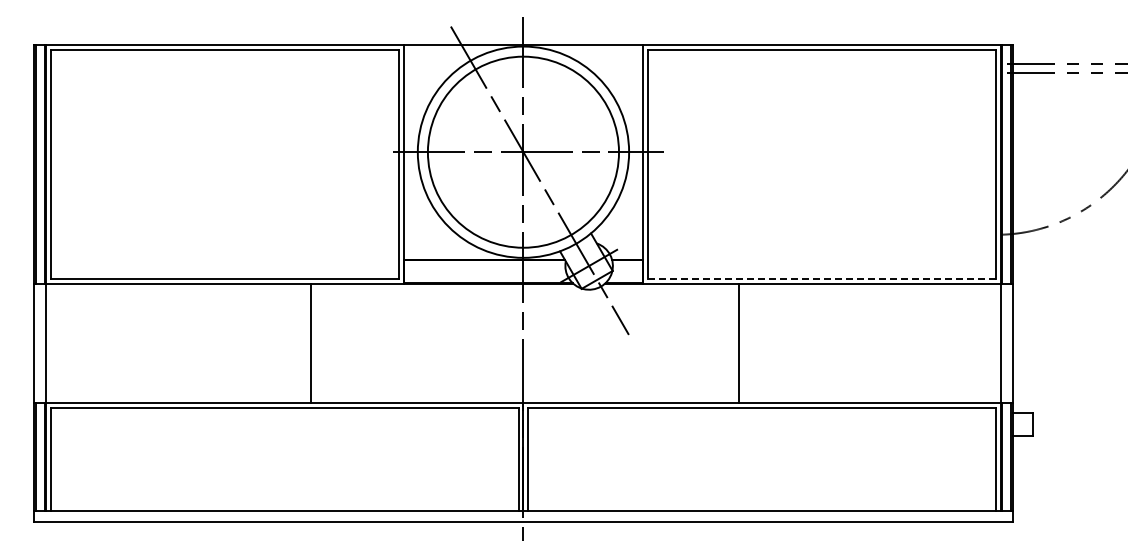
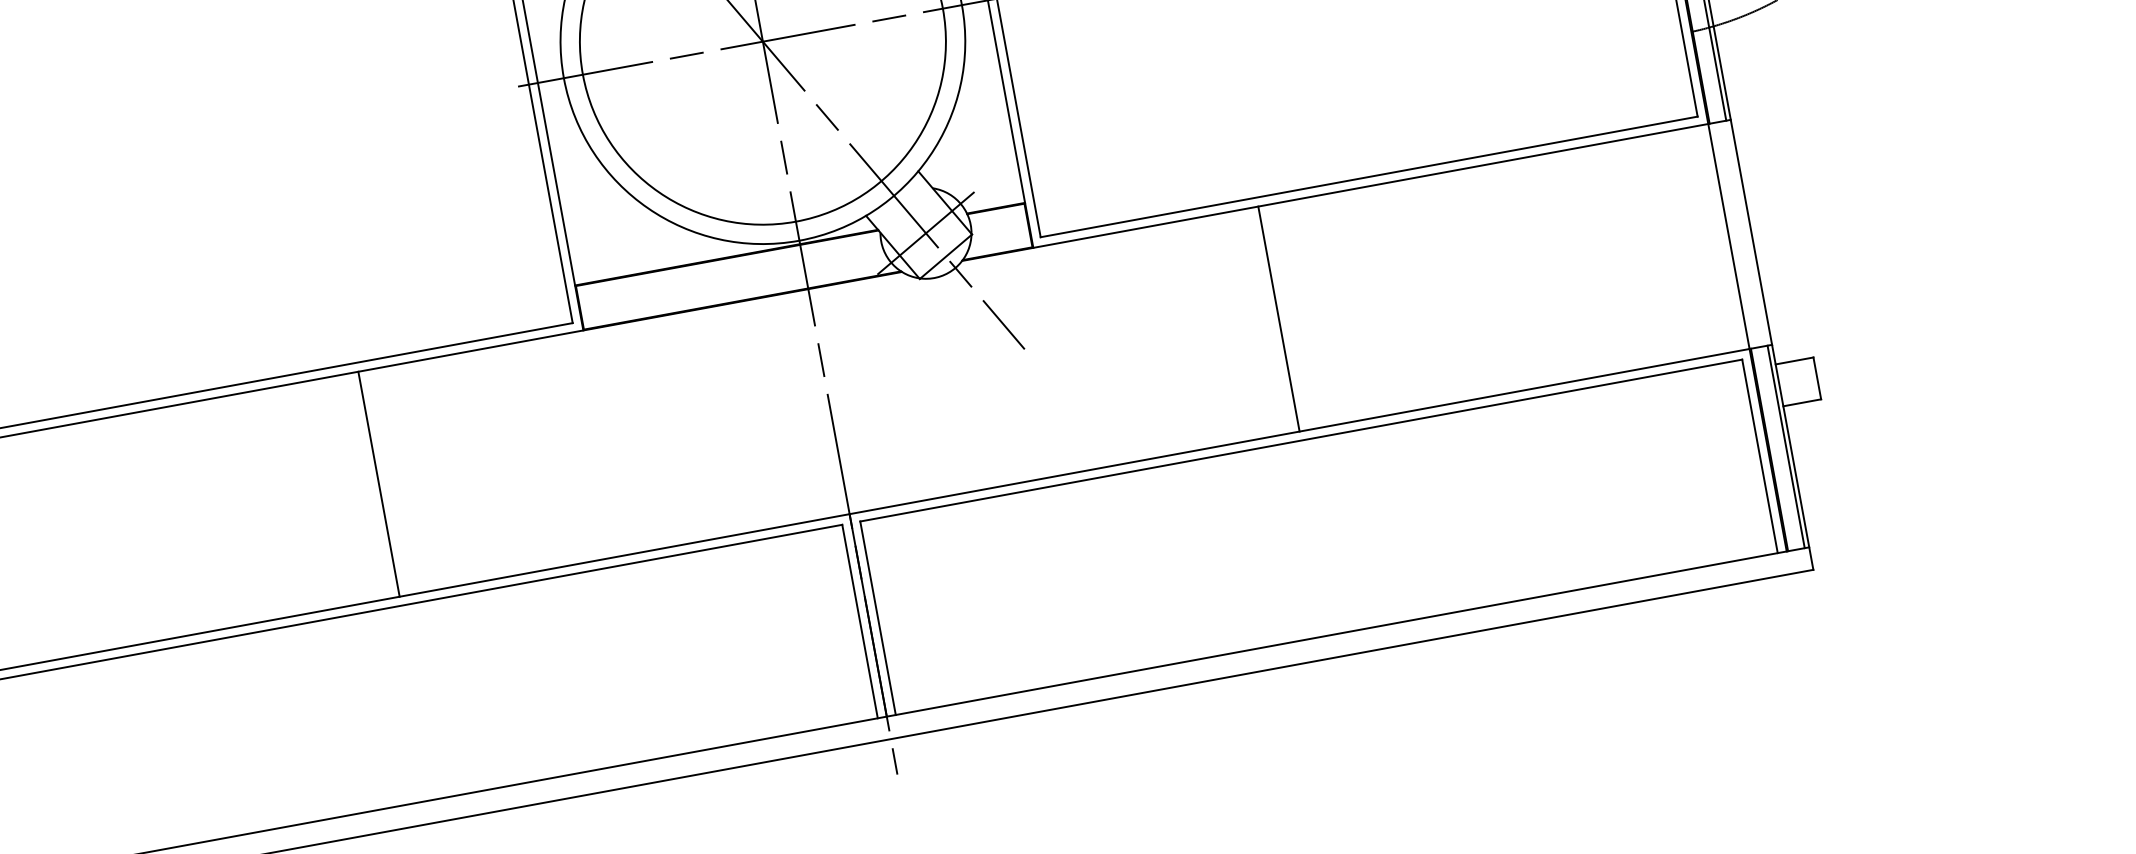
line: (821, 278) -> (1368, 176), dashed -> solid
line: (310, 343) -> (378, 484), moved
line: (739, 343) -> (1279, 319), moved

